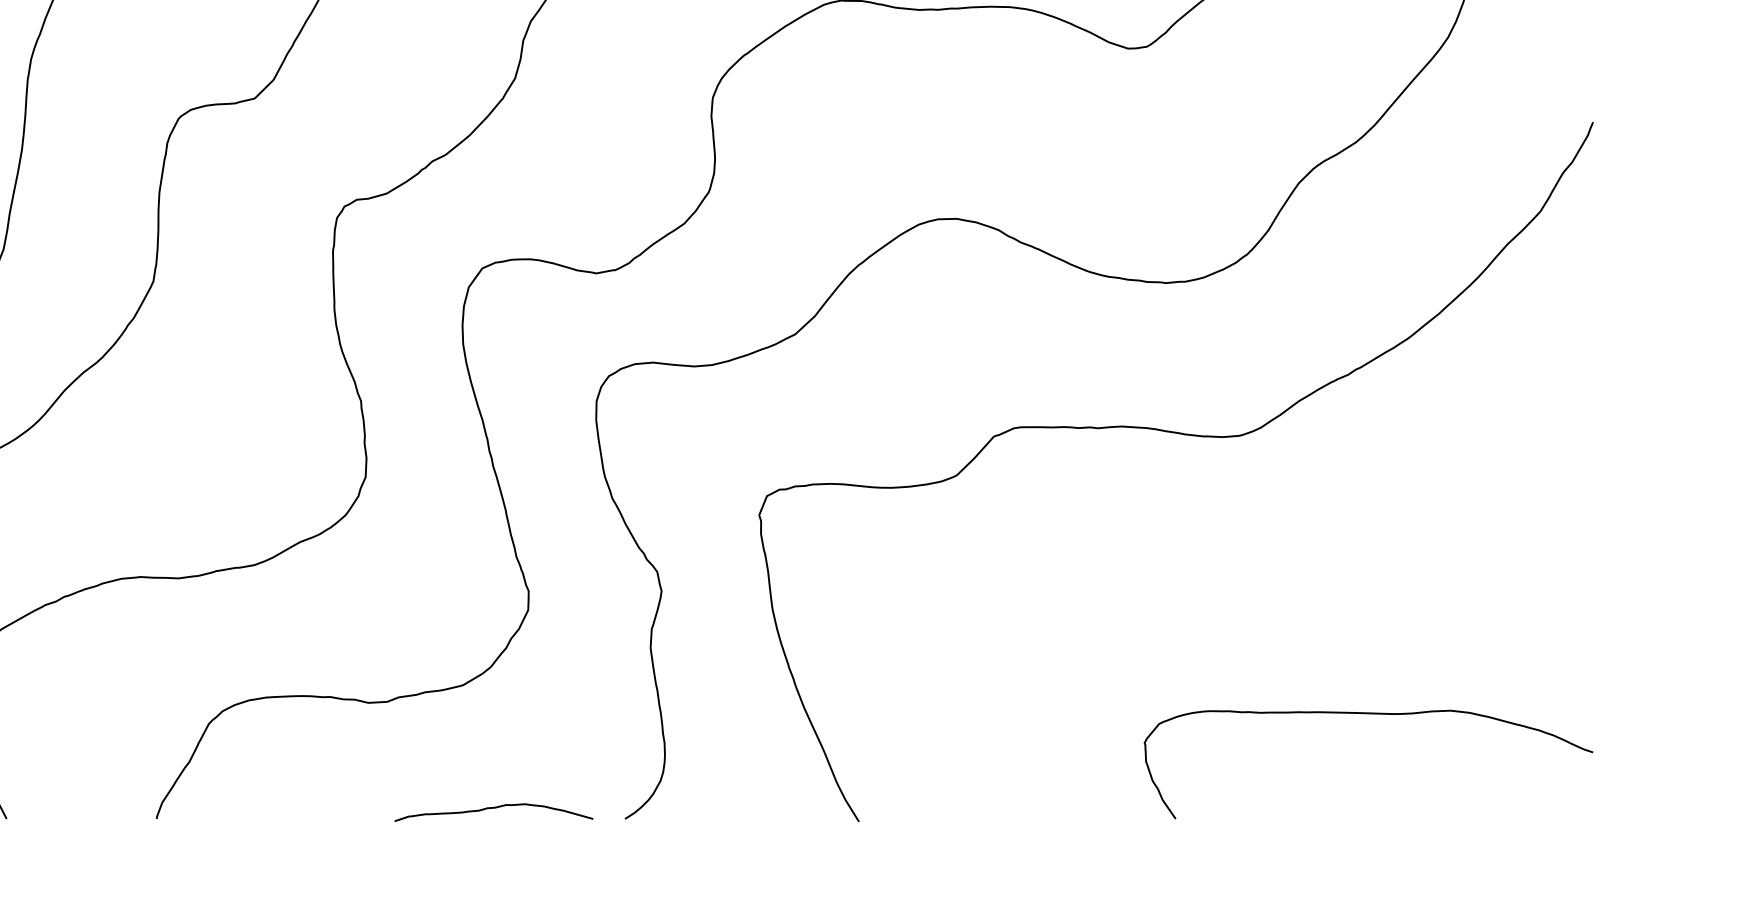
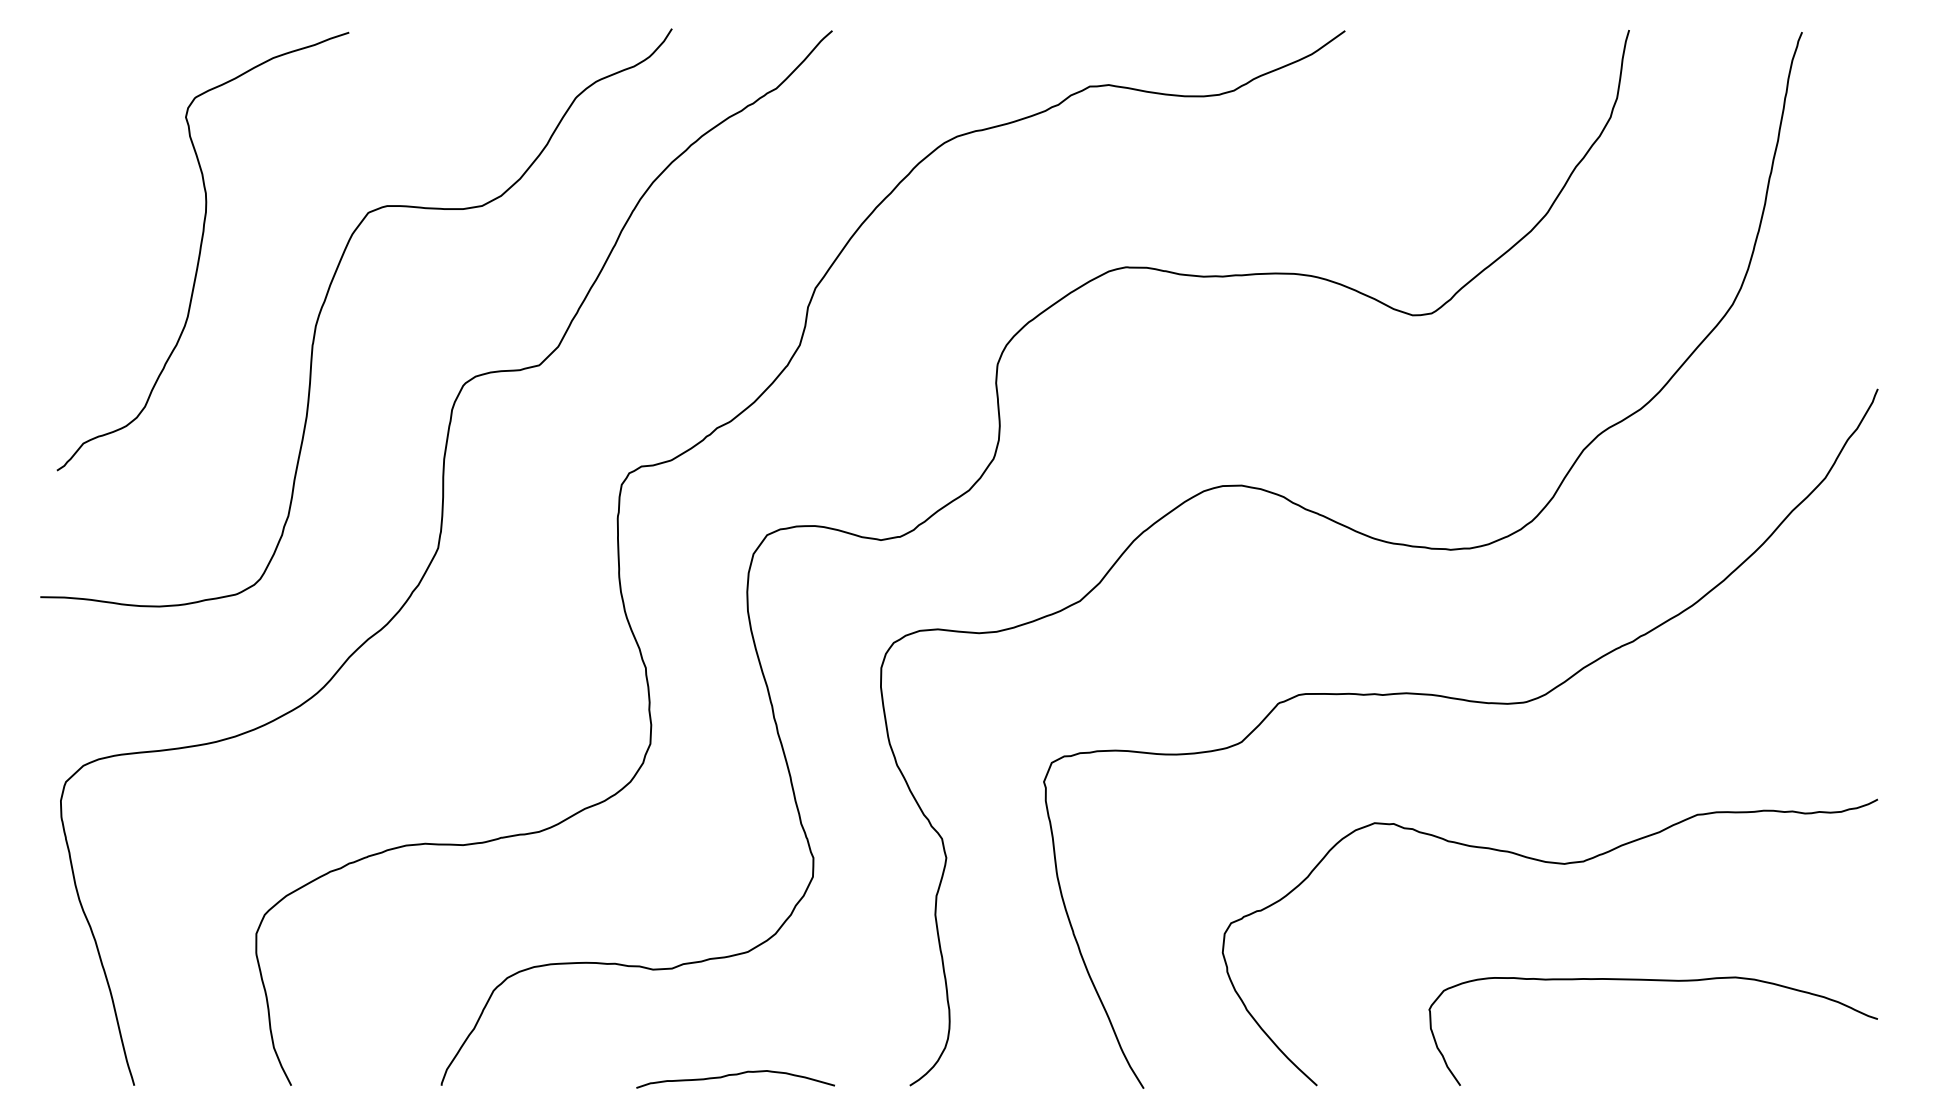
curve: (1272, 597) -> (1557, 864), added
curve: (493, 808) -> (735, 1075), moved

